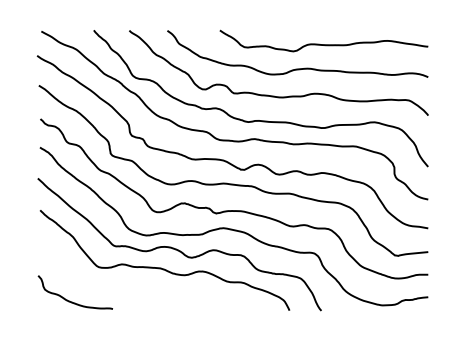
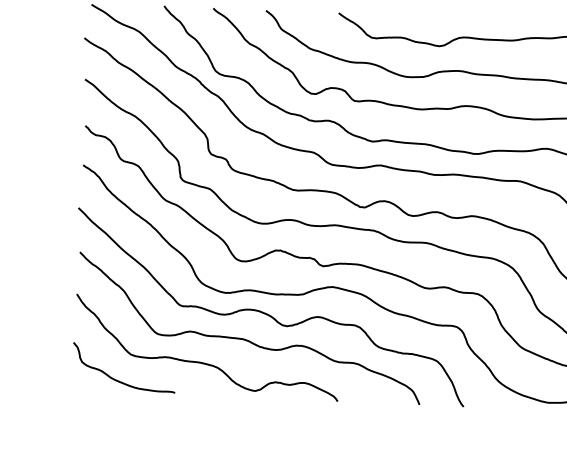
curve: (131, 285) -> (202, 361), added

